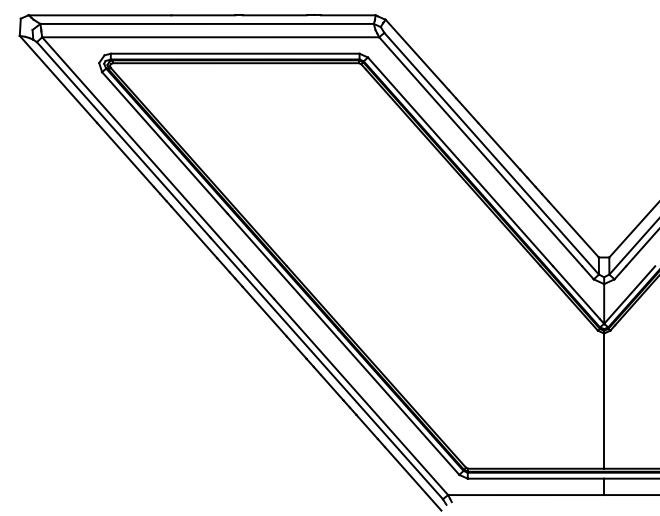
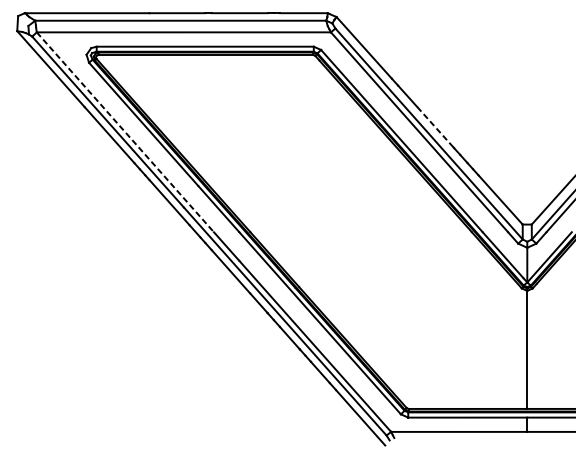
line: (499, 146) -> (435, 127), solid -> dashed
line: (144, 152) -> (126, 132), solid -> dashed

